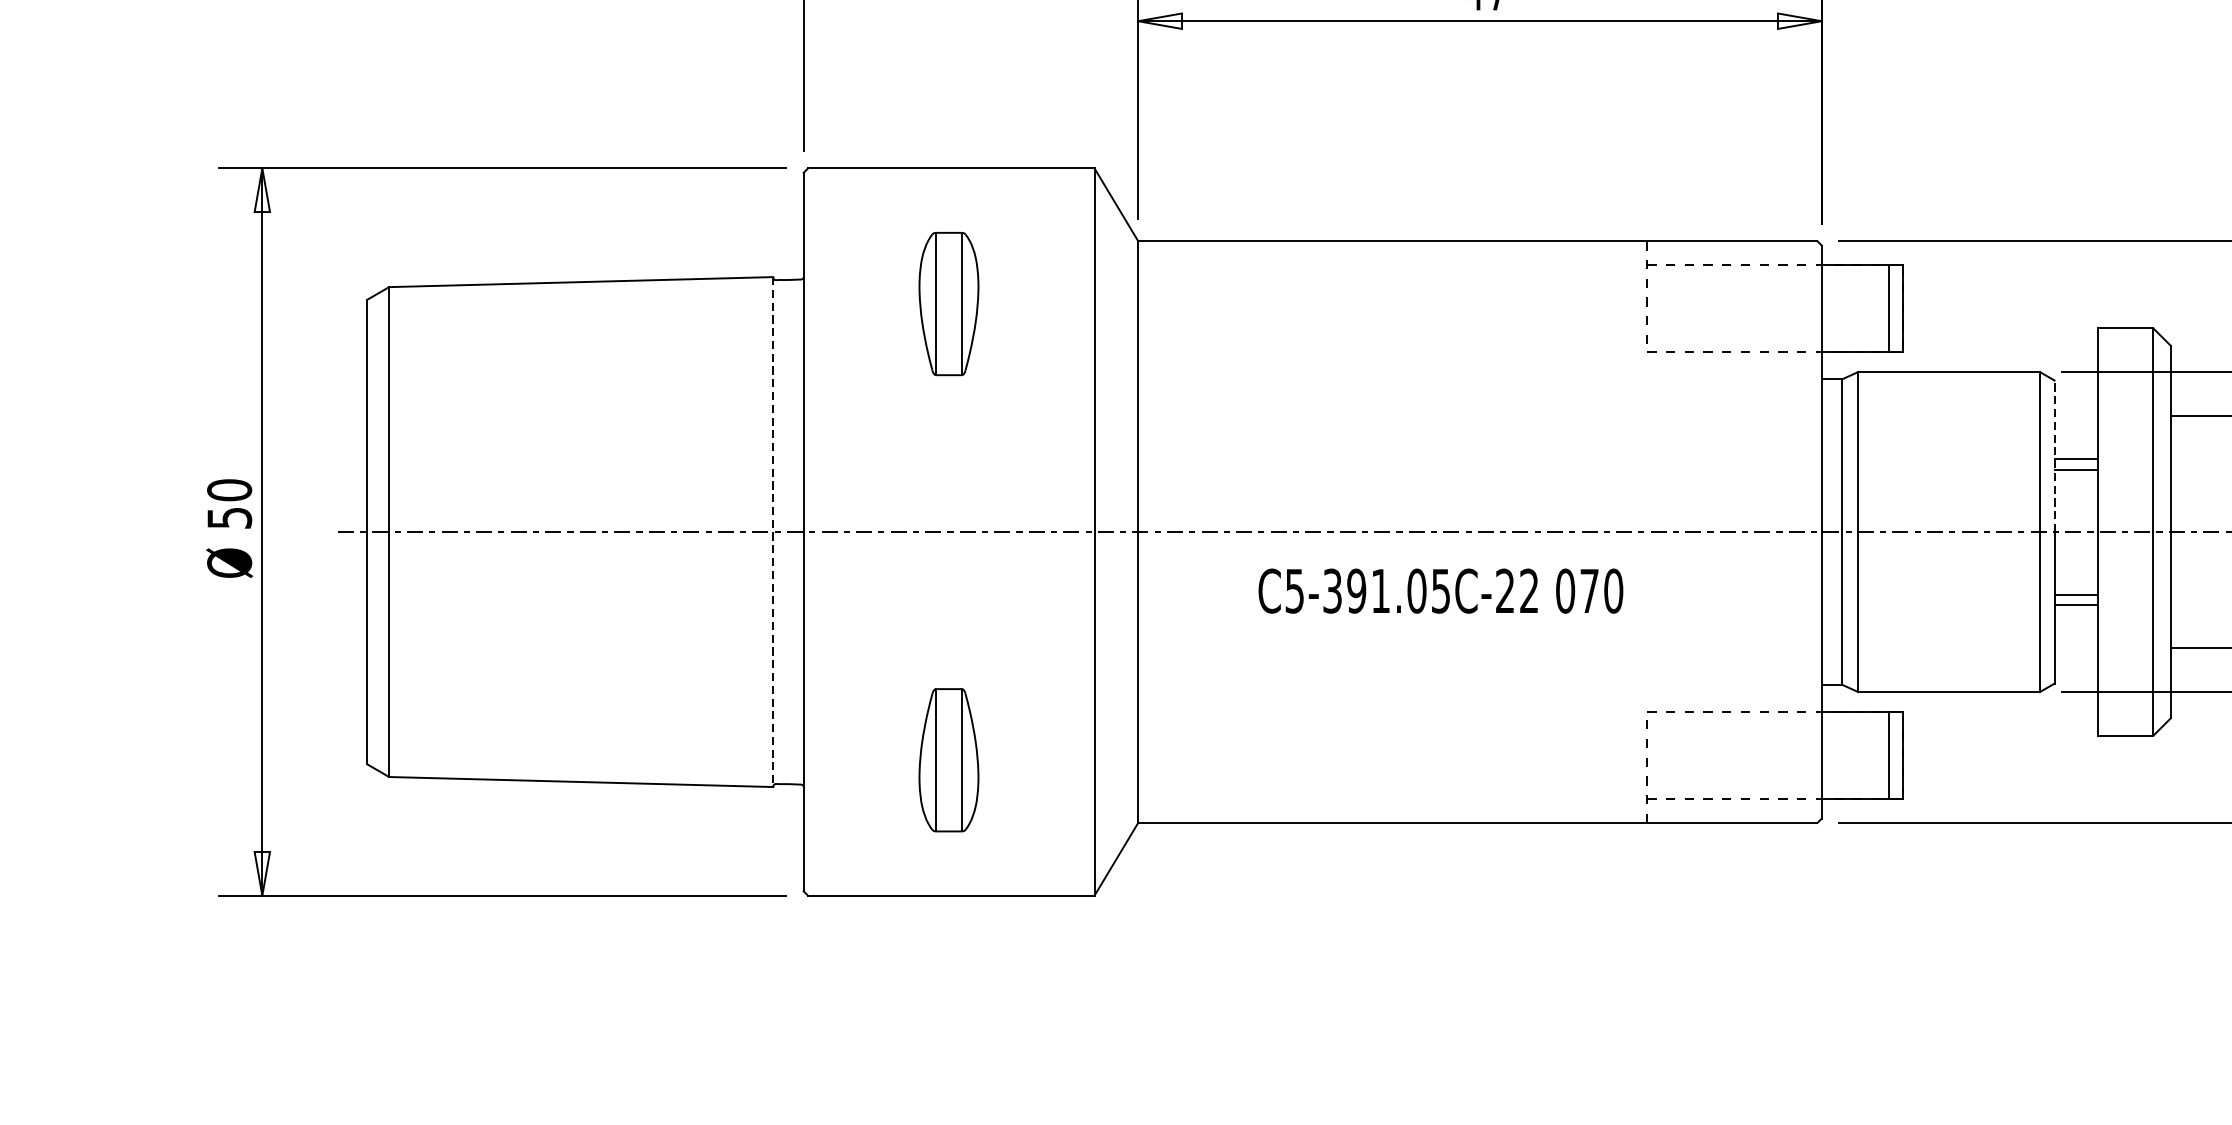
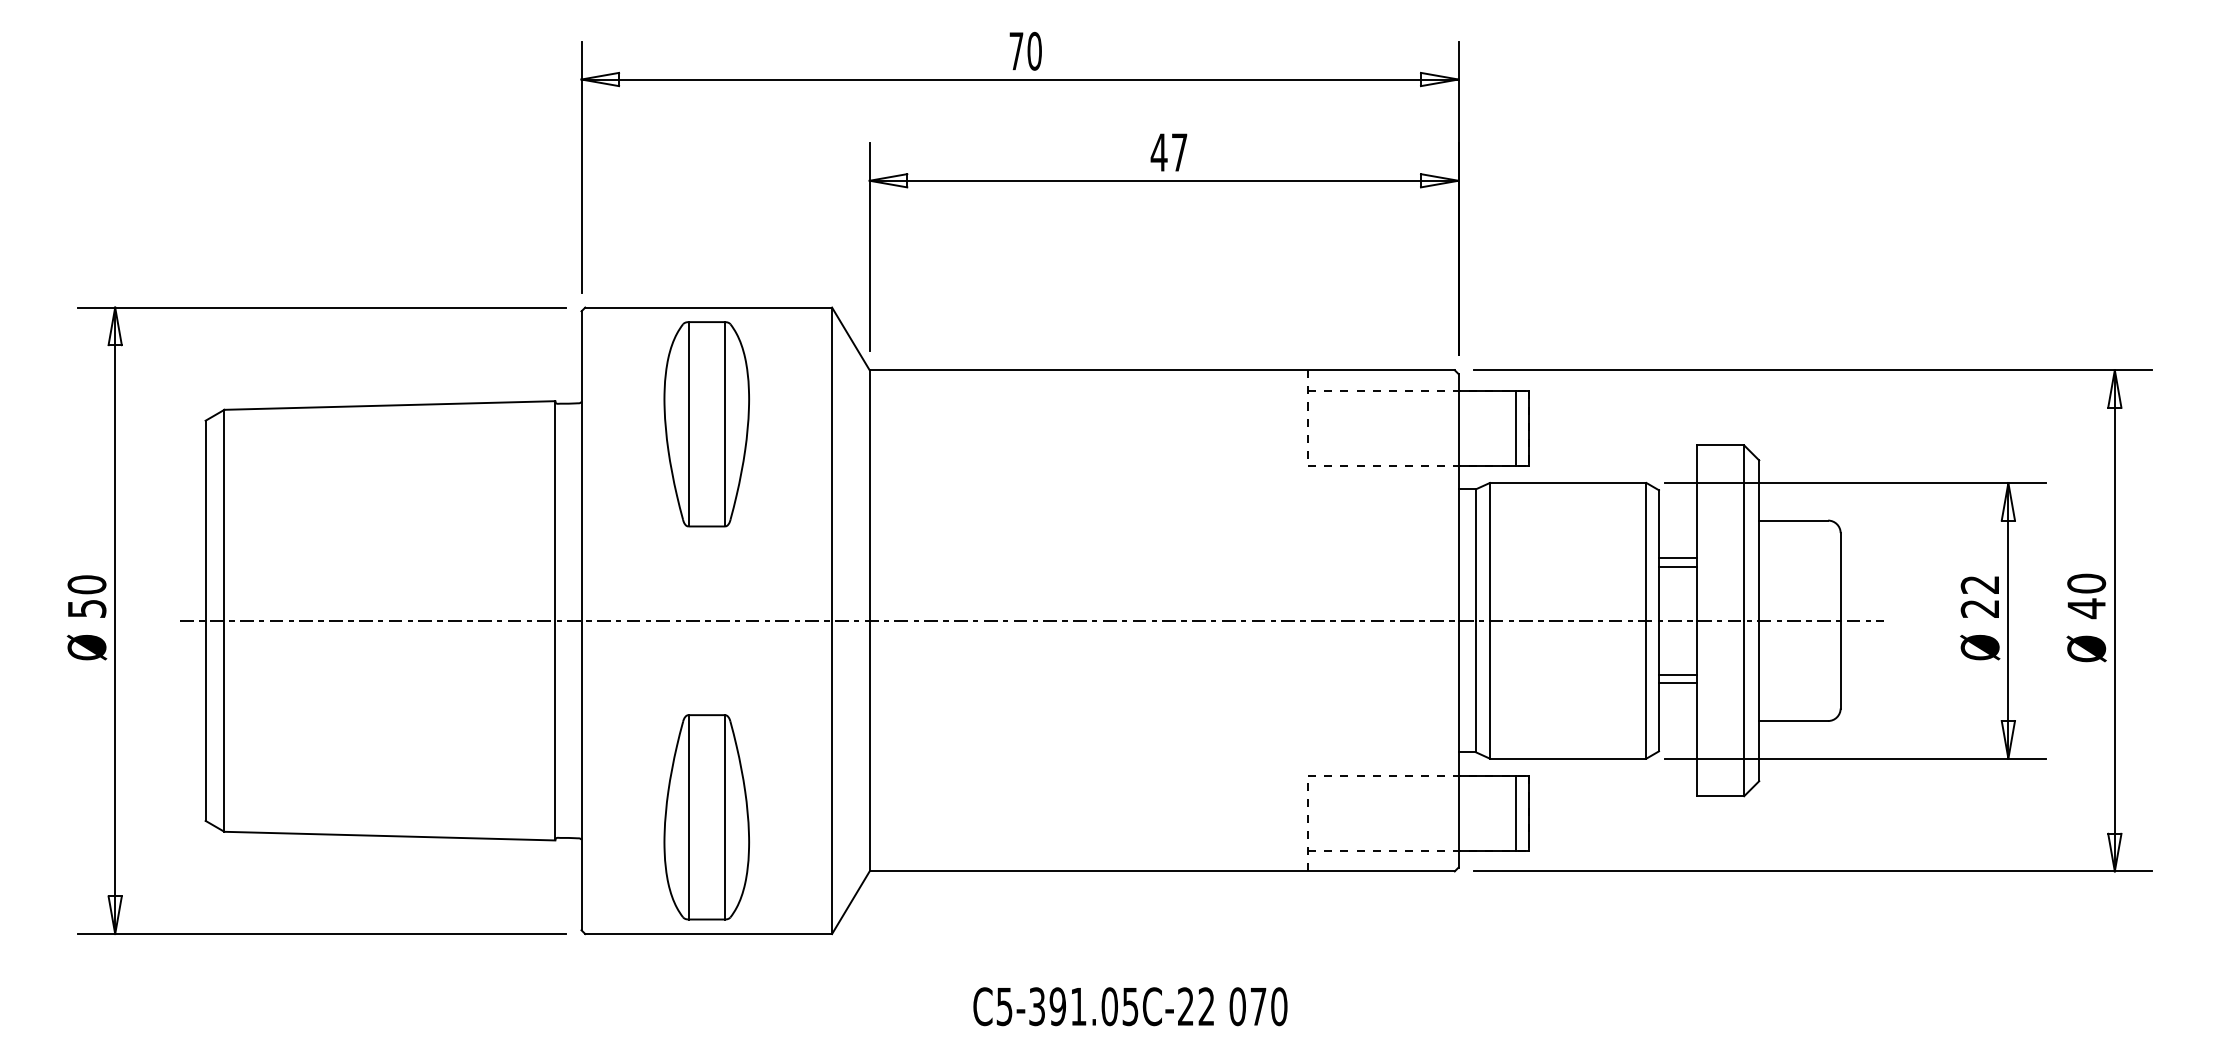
part: (948, 304) -> (706, 424), size x1.67
line: (2055, 456) -> (1659, 555), dashed -> solid
line: (773, 531) -> (555, 620), dashed -> solid
text: (1440, 590) -> (1130, 1006), moved
part: (948, 760) -> (706, 817), size x1.67

